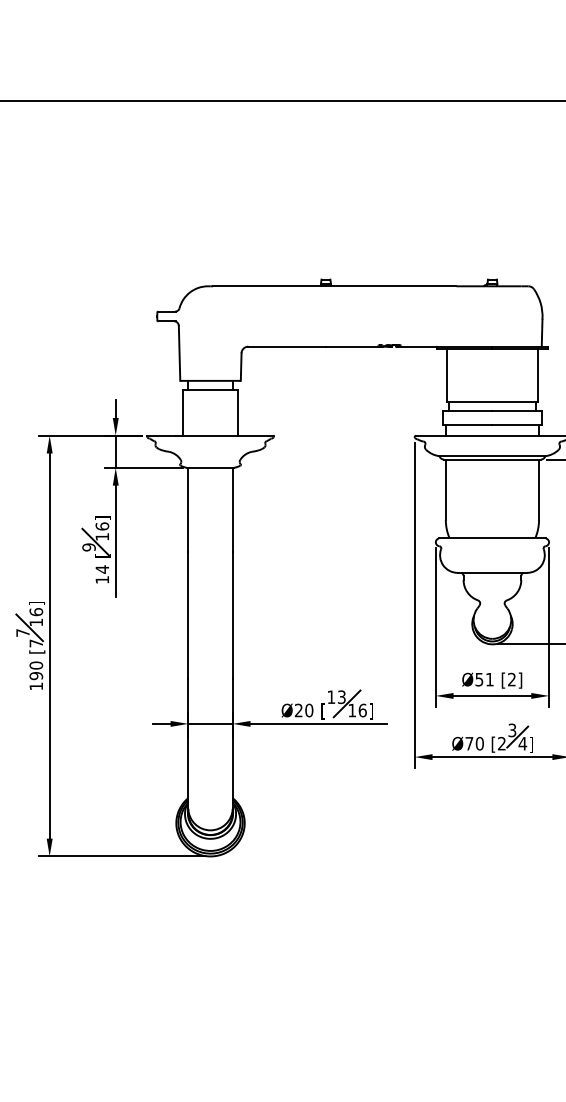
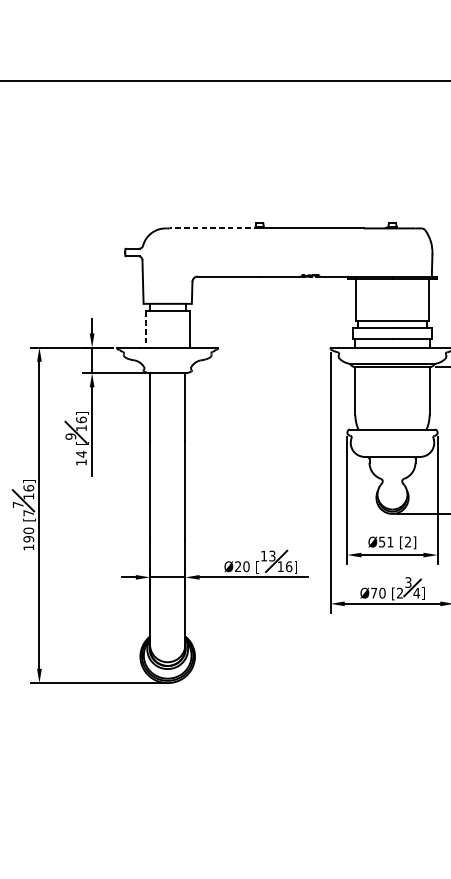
line: (269, 286) -> (214, 228), solid -> dashed
line: (182, 413) -> (145, 329), solid -> dashed

